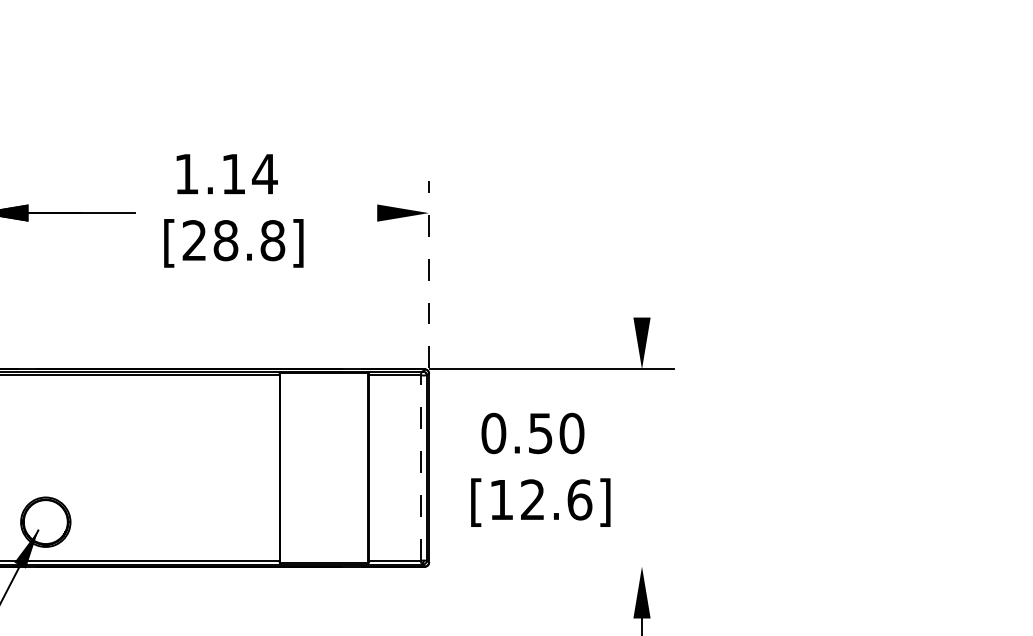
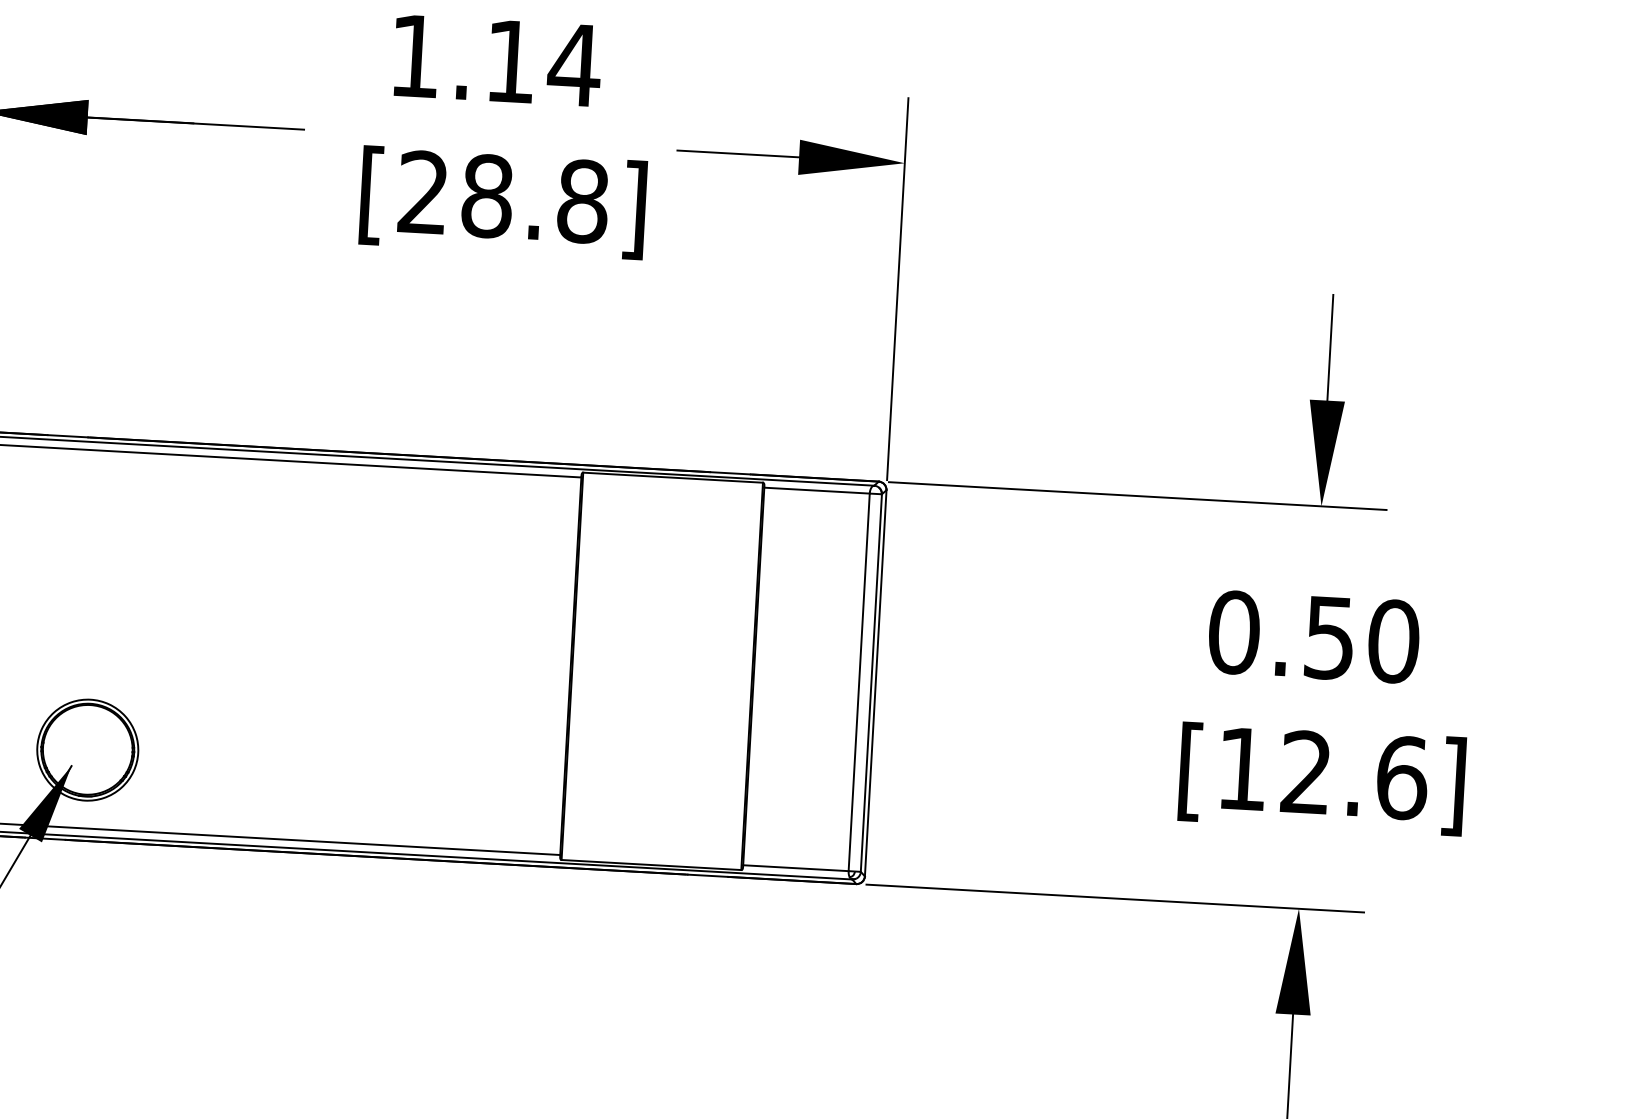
line: (347, 213) -> (738, 154), added
line: (429, 274) -> (898, 288), dashed -> solid
line: (642, 291) -> (1331, 347), added
line: (420, 468) -> (858, 683), dashed -> solid
text: (540, 469) -> (1325, 711), moved
line: (551, 566) -> (1114, 898), added

